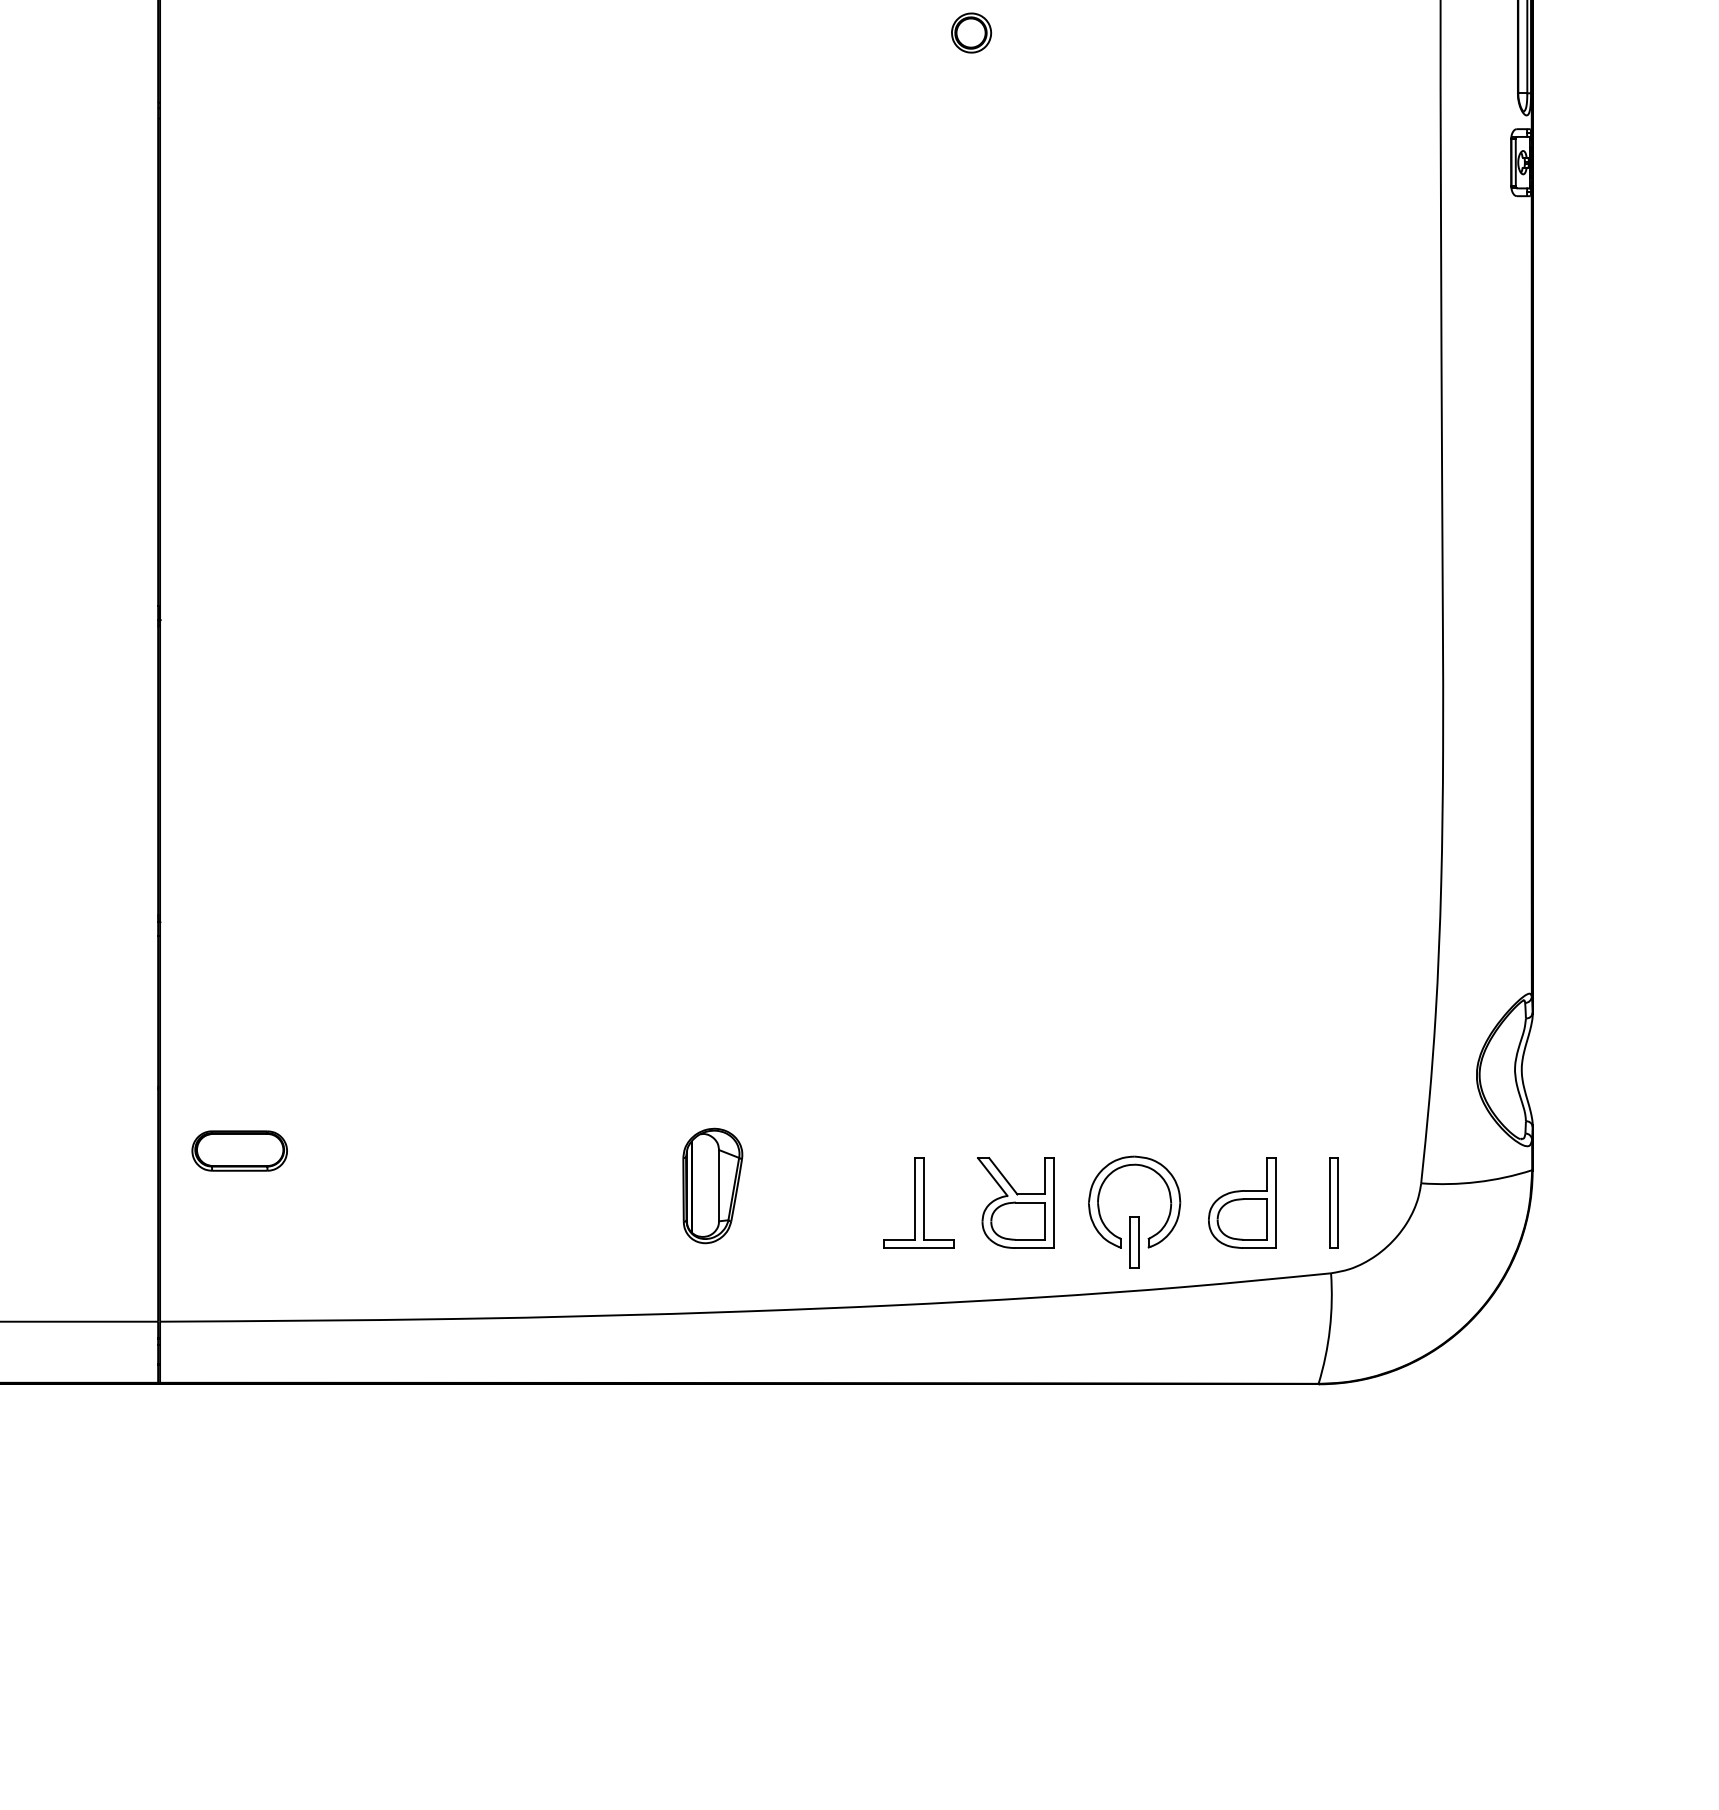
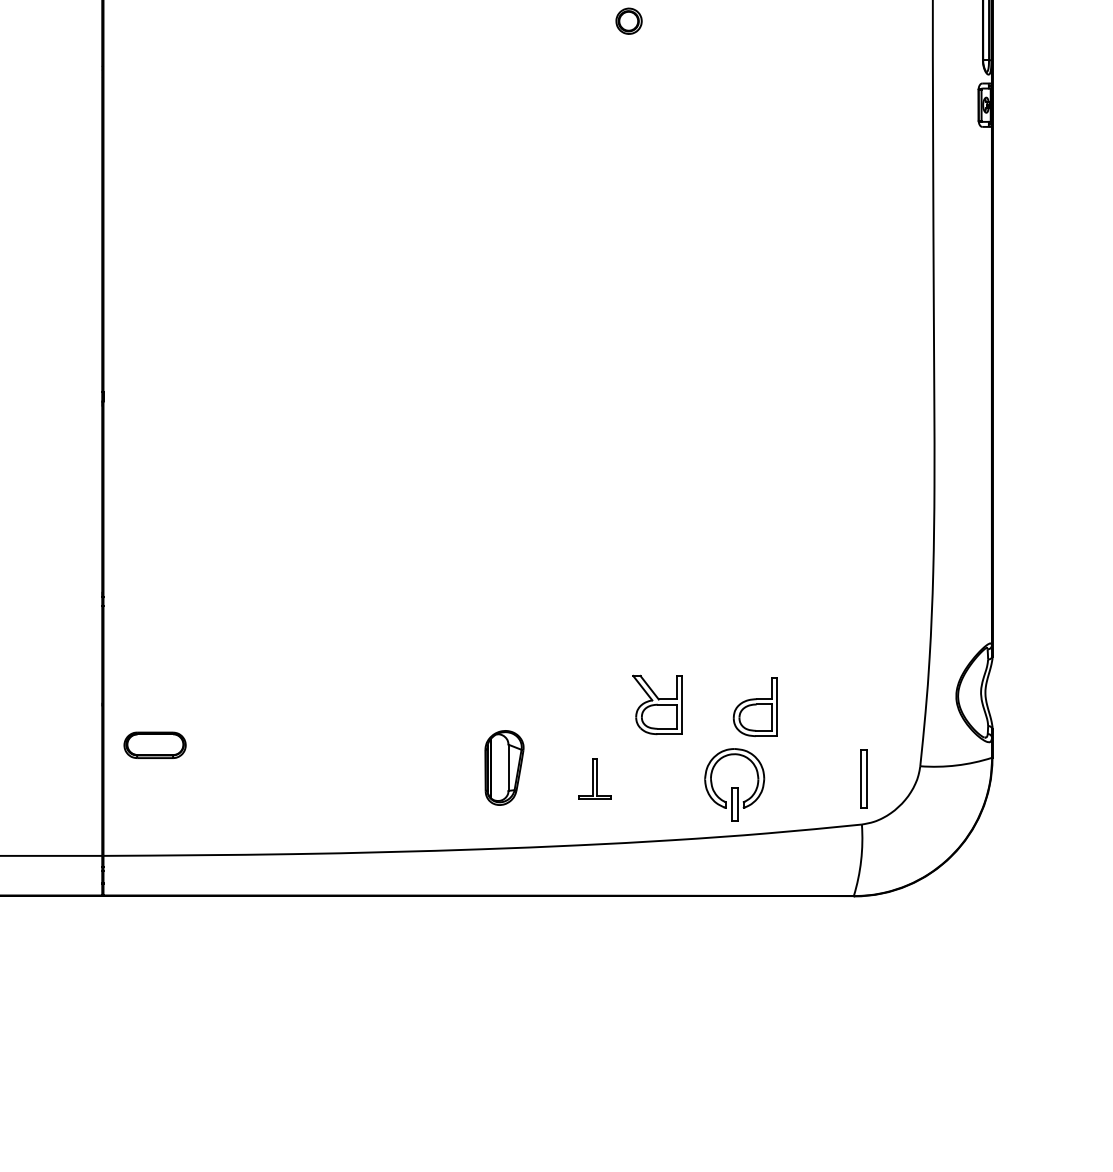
part: (712, 1185) -> (504, 767), moved
part: (918, 1202) -> (594, 778), size x0.7
part: (1015, 1202) -> (657, 704), moved
part: (1240, 1202) -> (754, 706), moved

